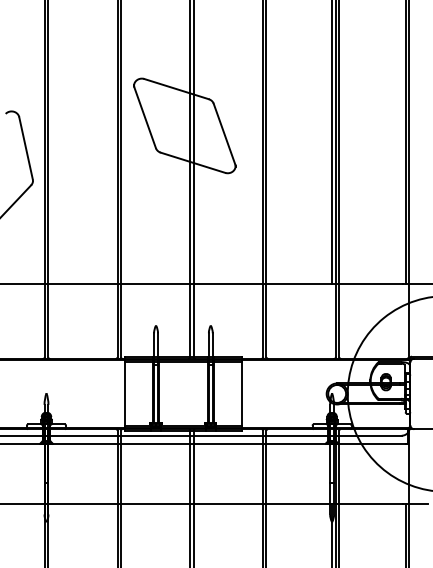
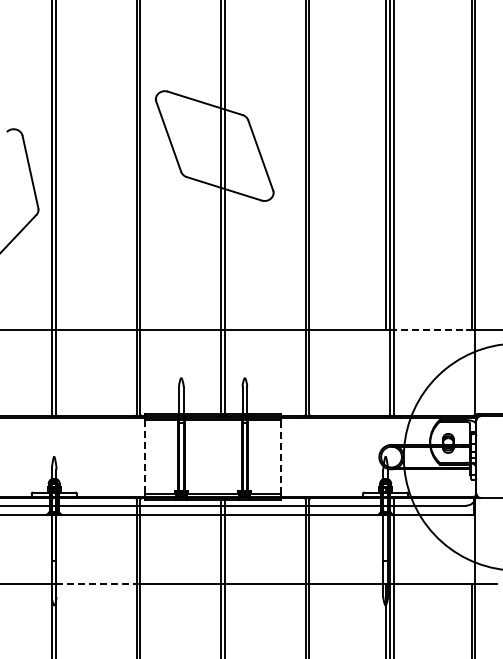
line: (369, 284) -> (428, 329), solid -> dashed
line: (125, 394) -> (145, 457), solid -> dashed
line: (242, 394) -> (281, 457), solid -> dashed
line: (82, 503) -> (96, 584), solid -> dashed

